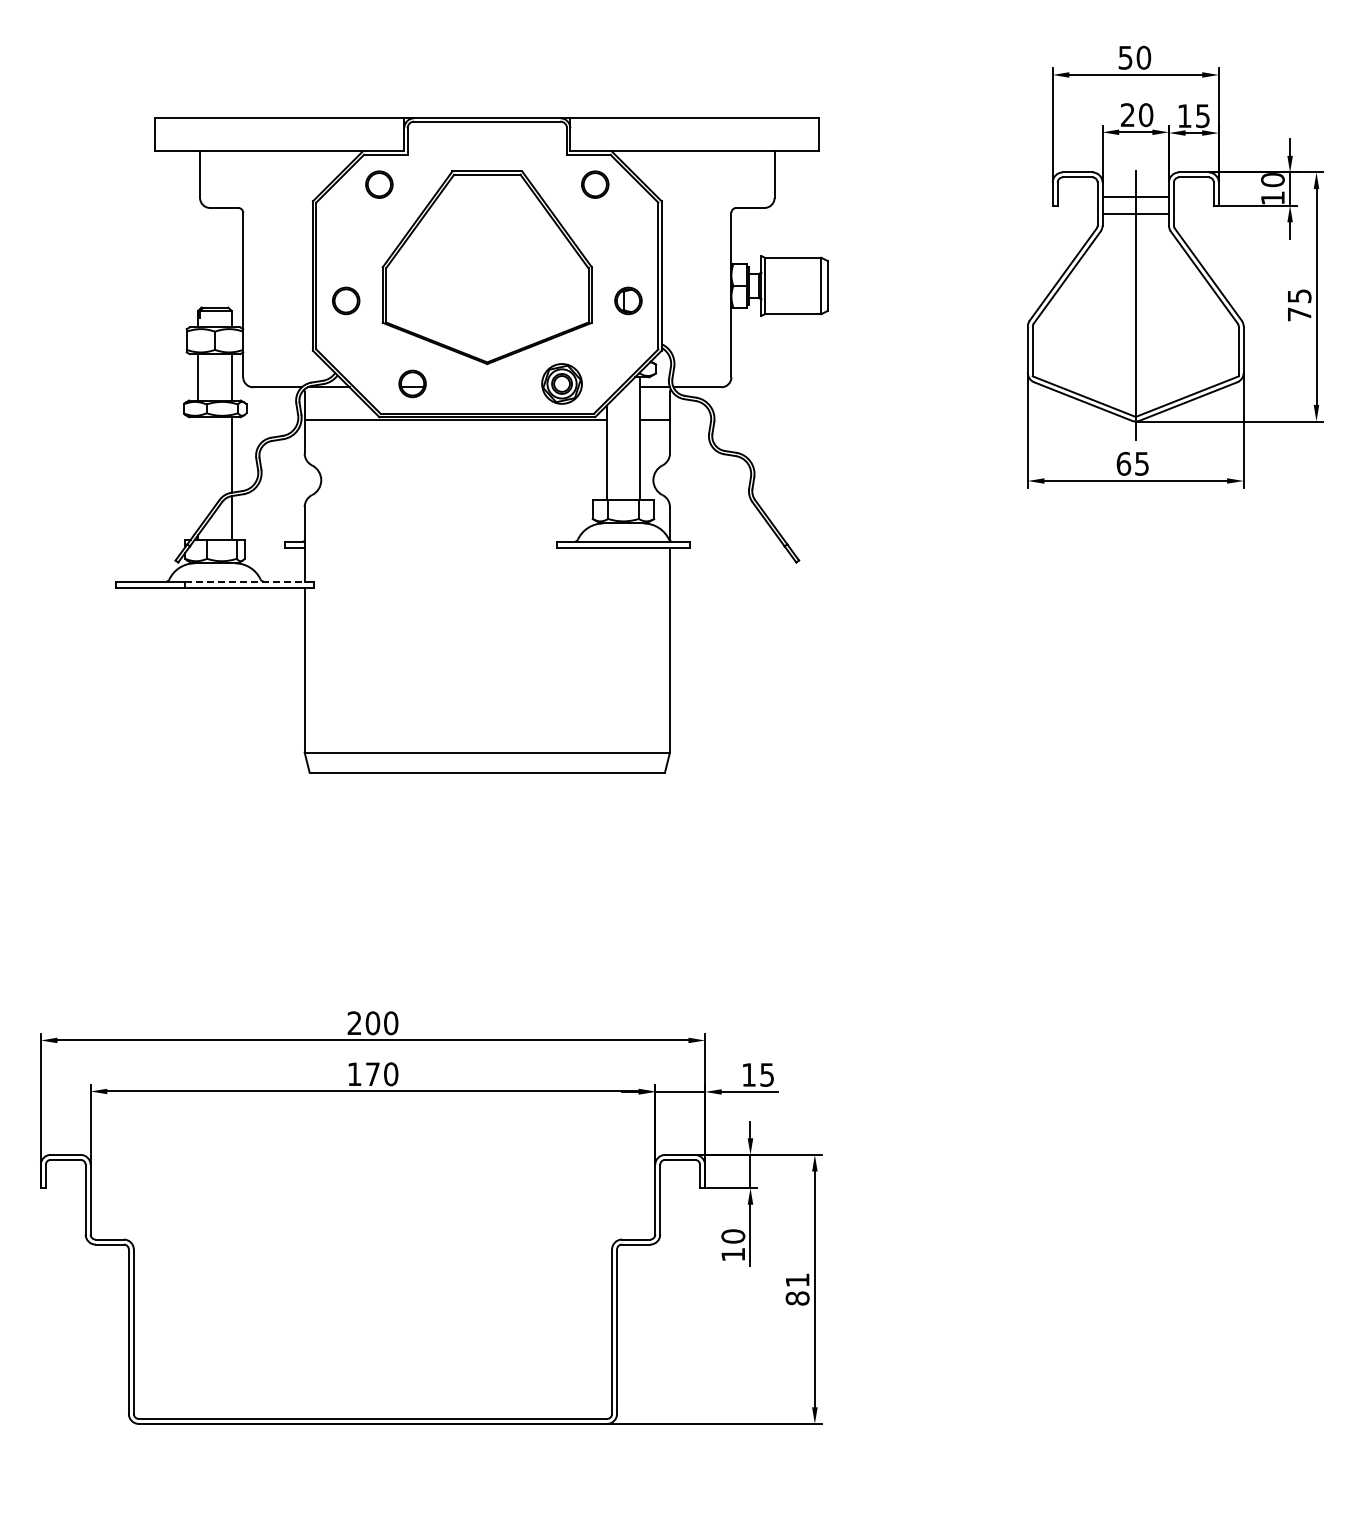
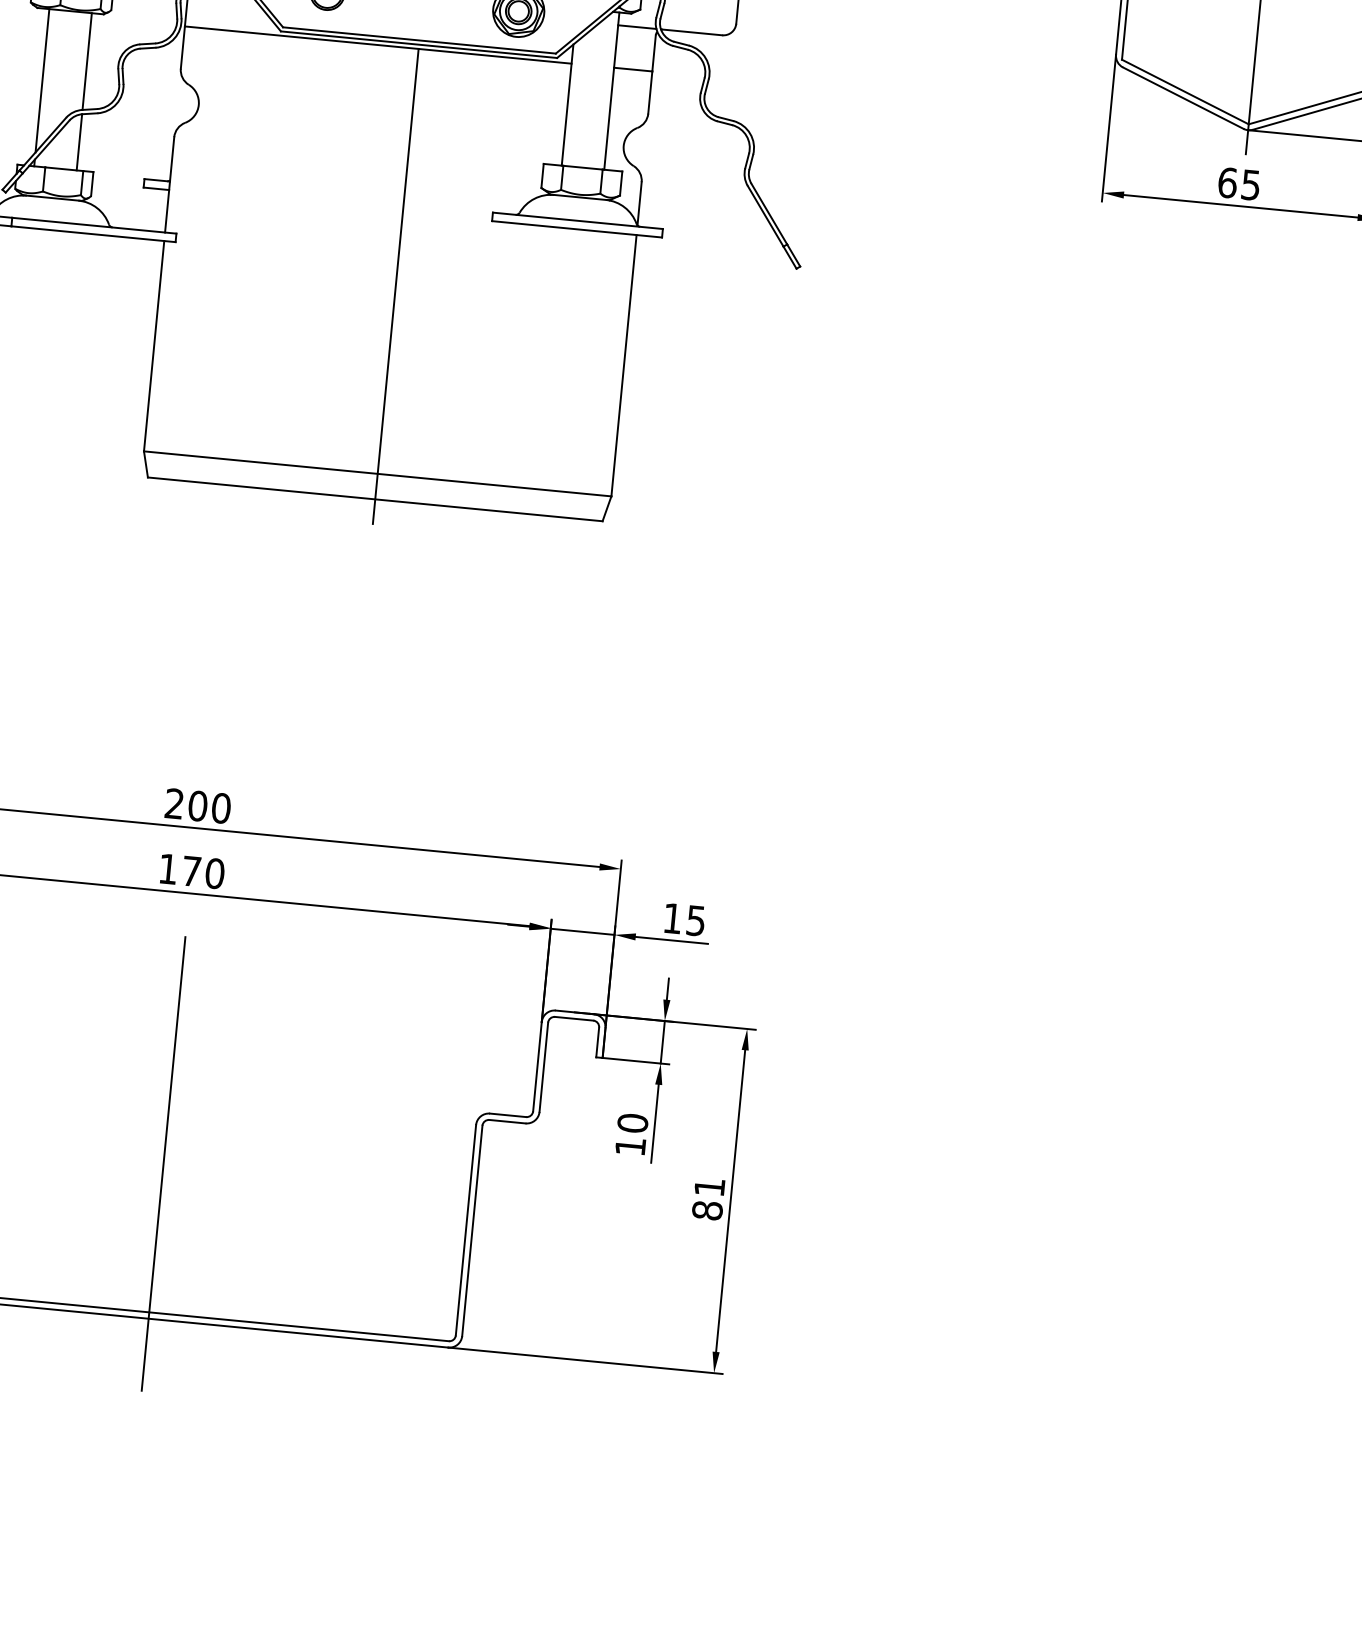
line: (198, 473) -> (42, 81), added
line: (249, 581) -> (94, 225), dashed -> solid
line: (487, 605) -> (396, 285), added
line: (372, 1302) -> (163, 1163), added

